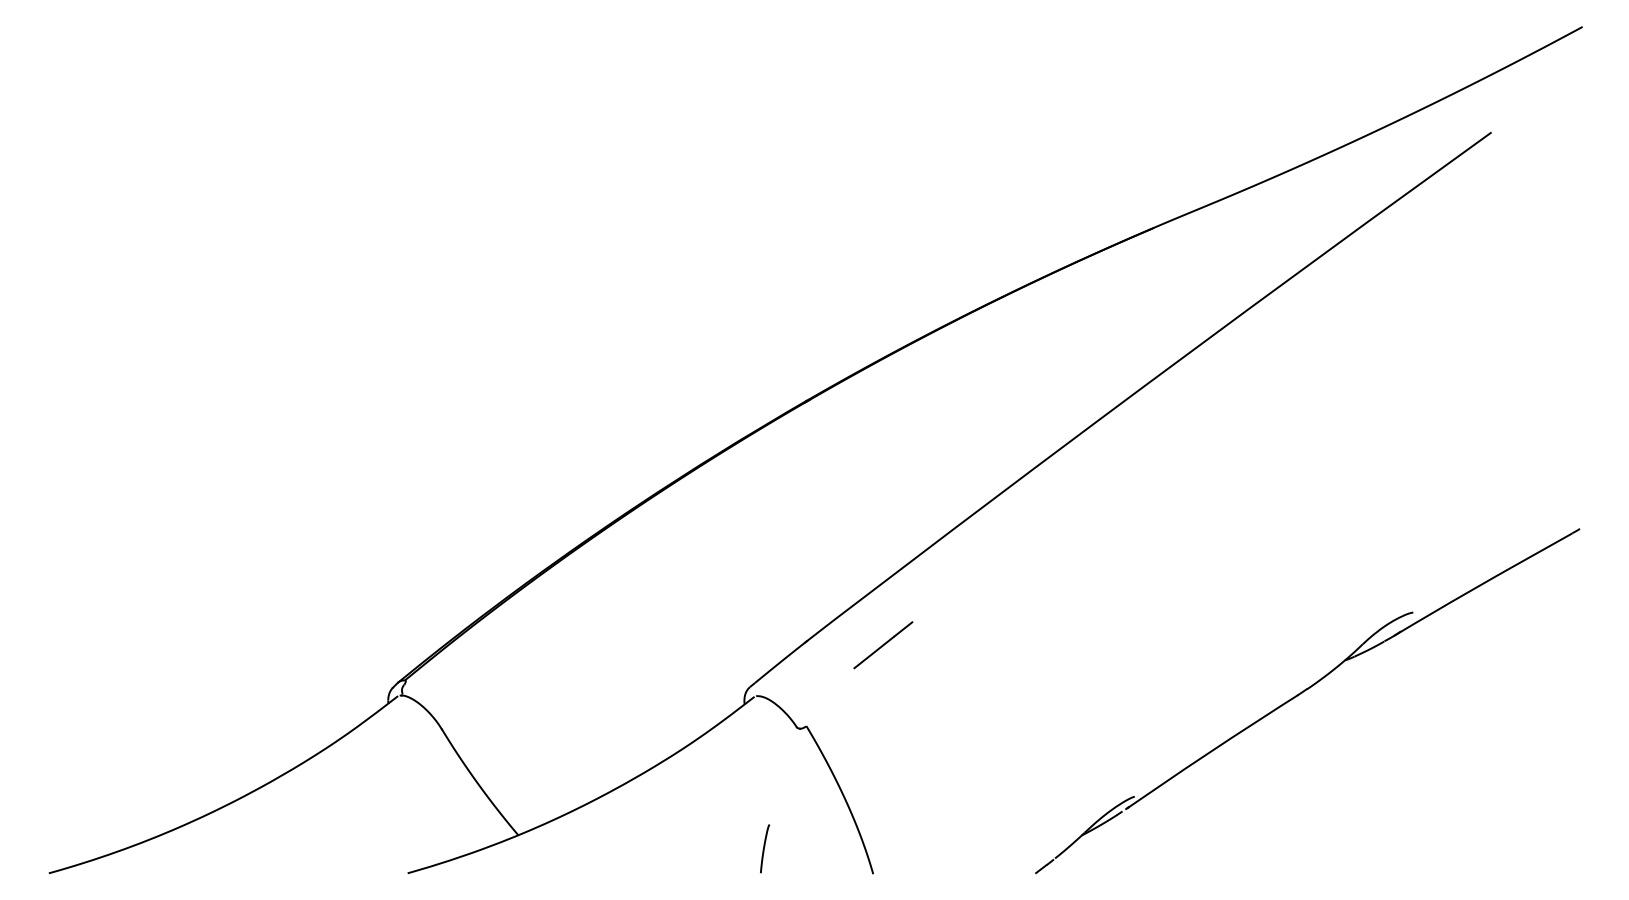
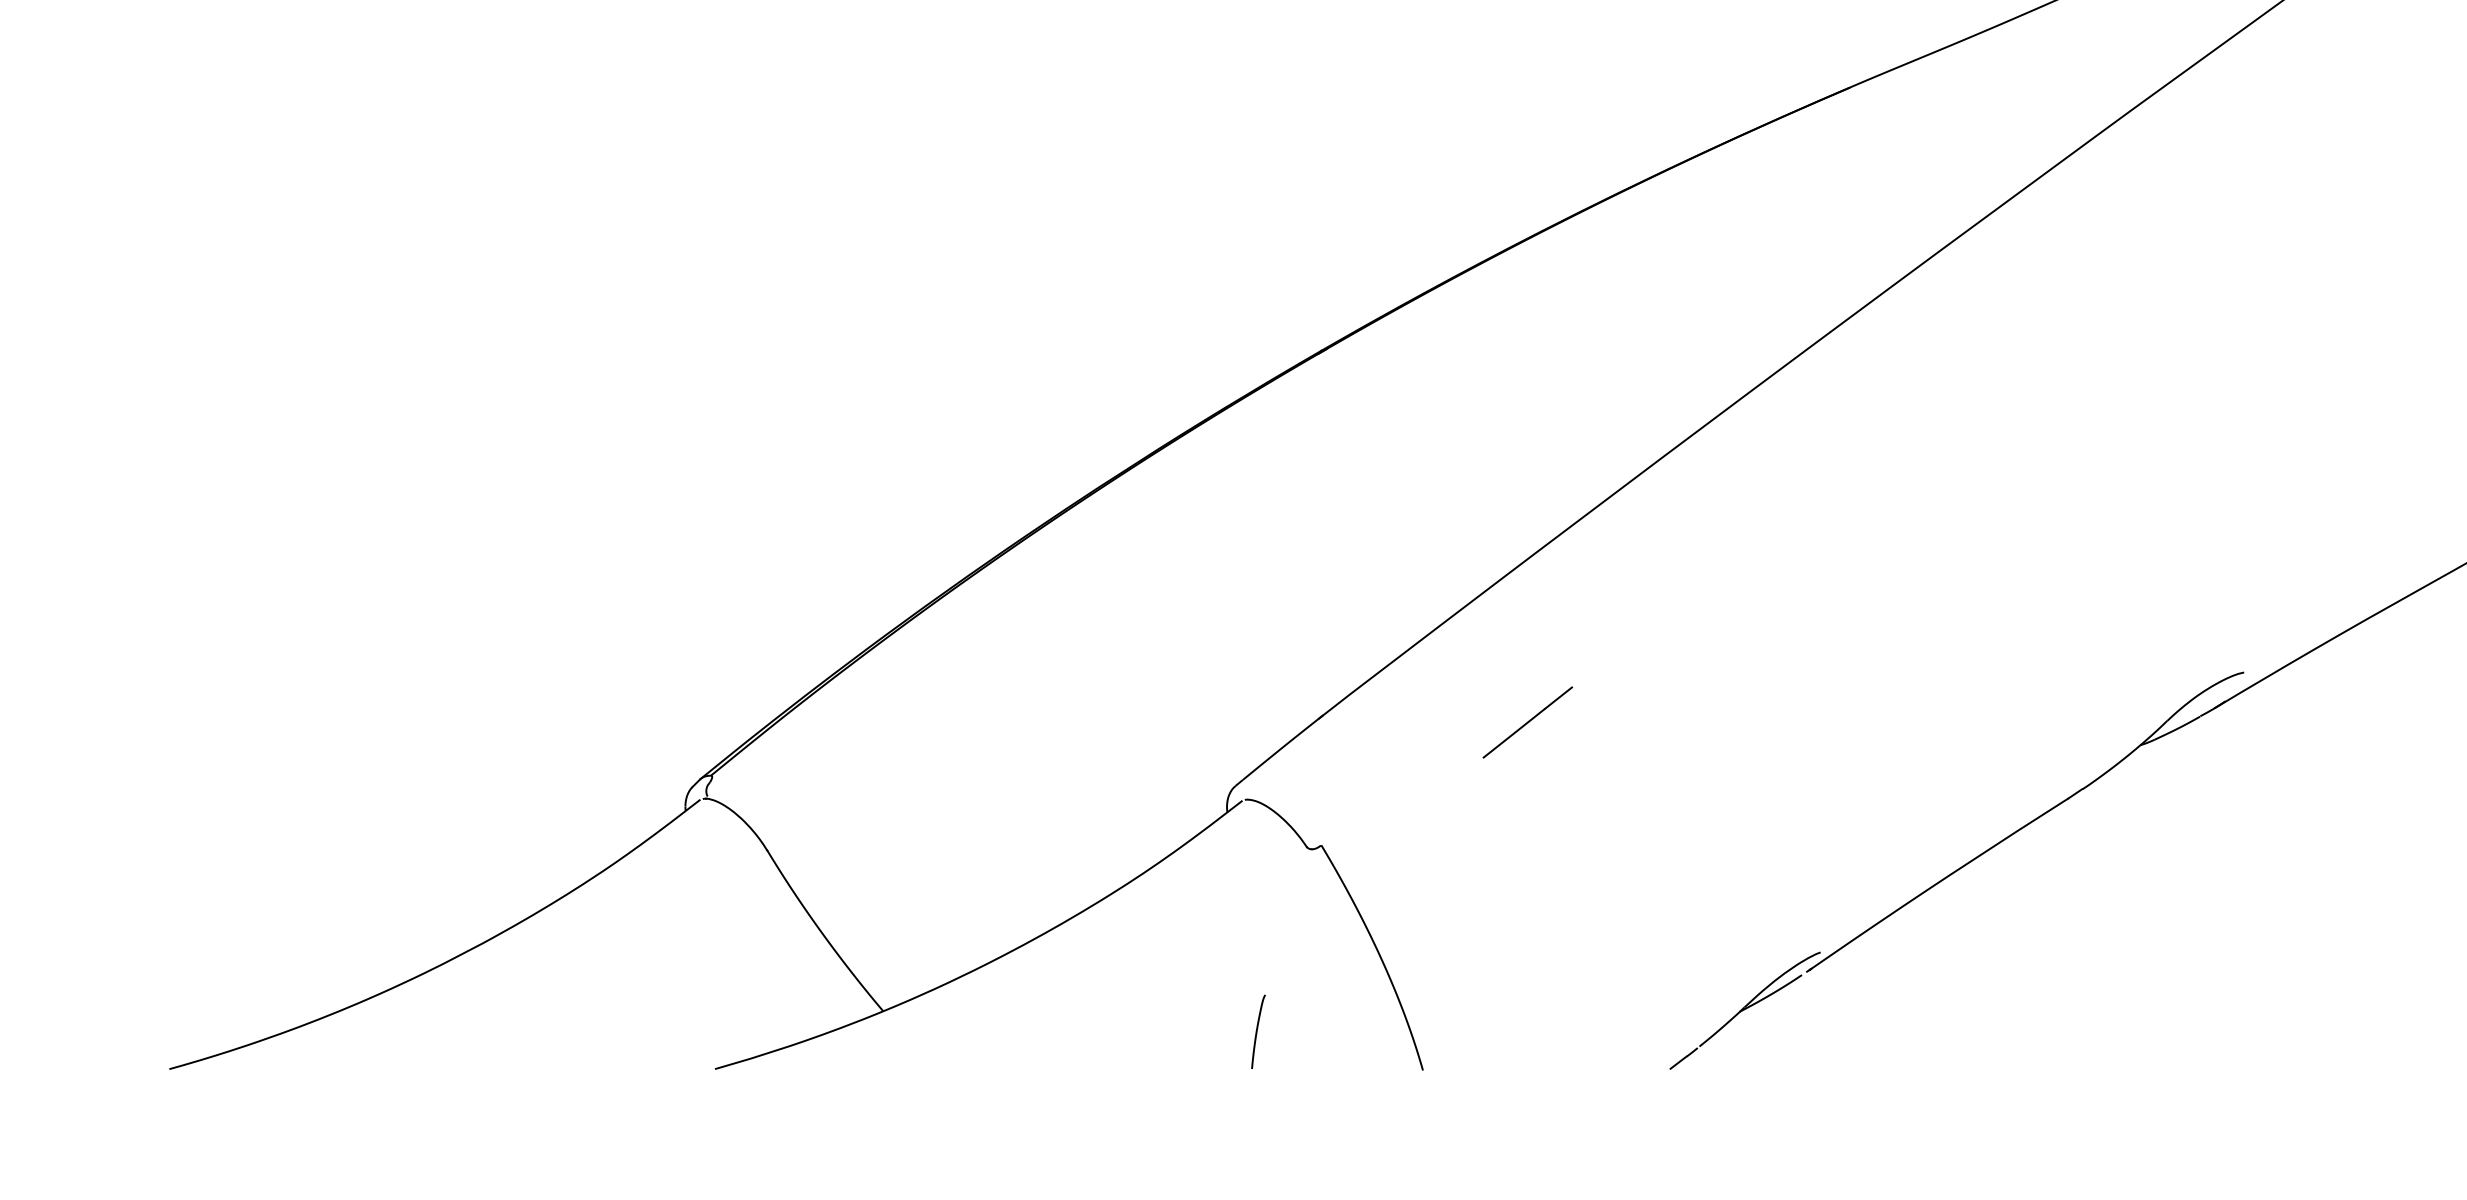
line: (883, 645) -> (1528, 722), moved

